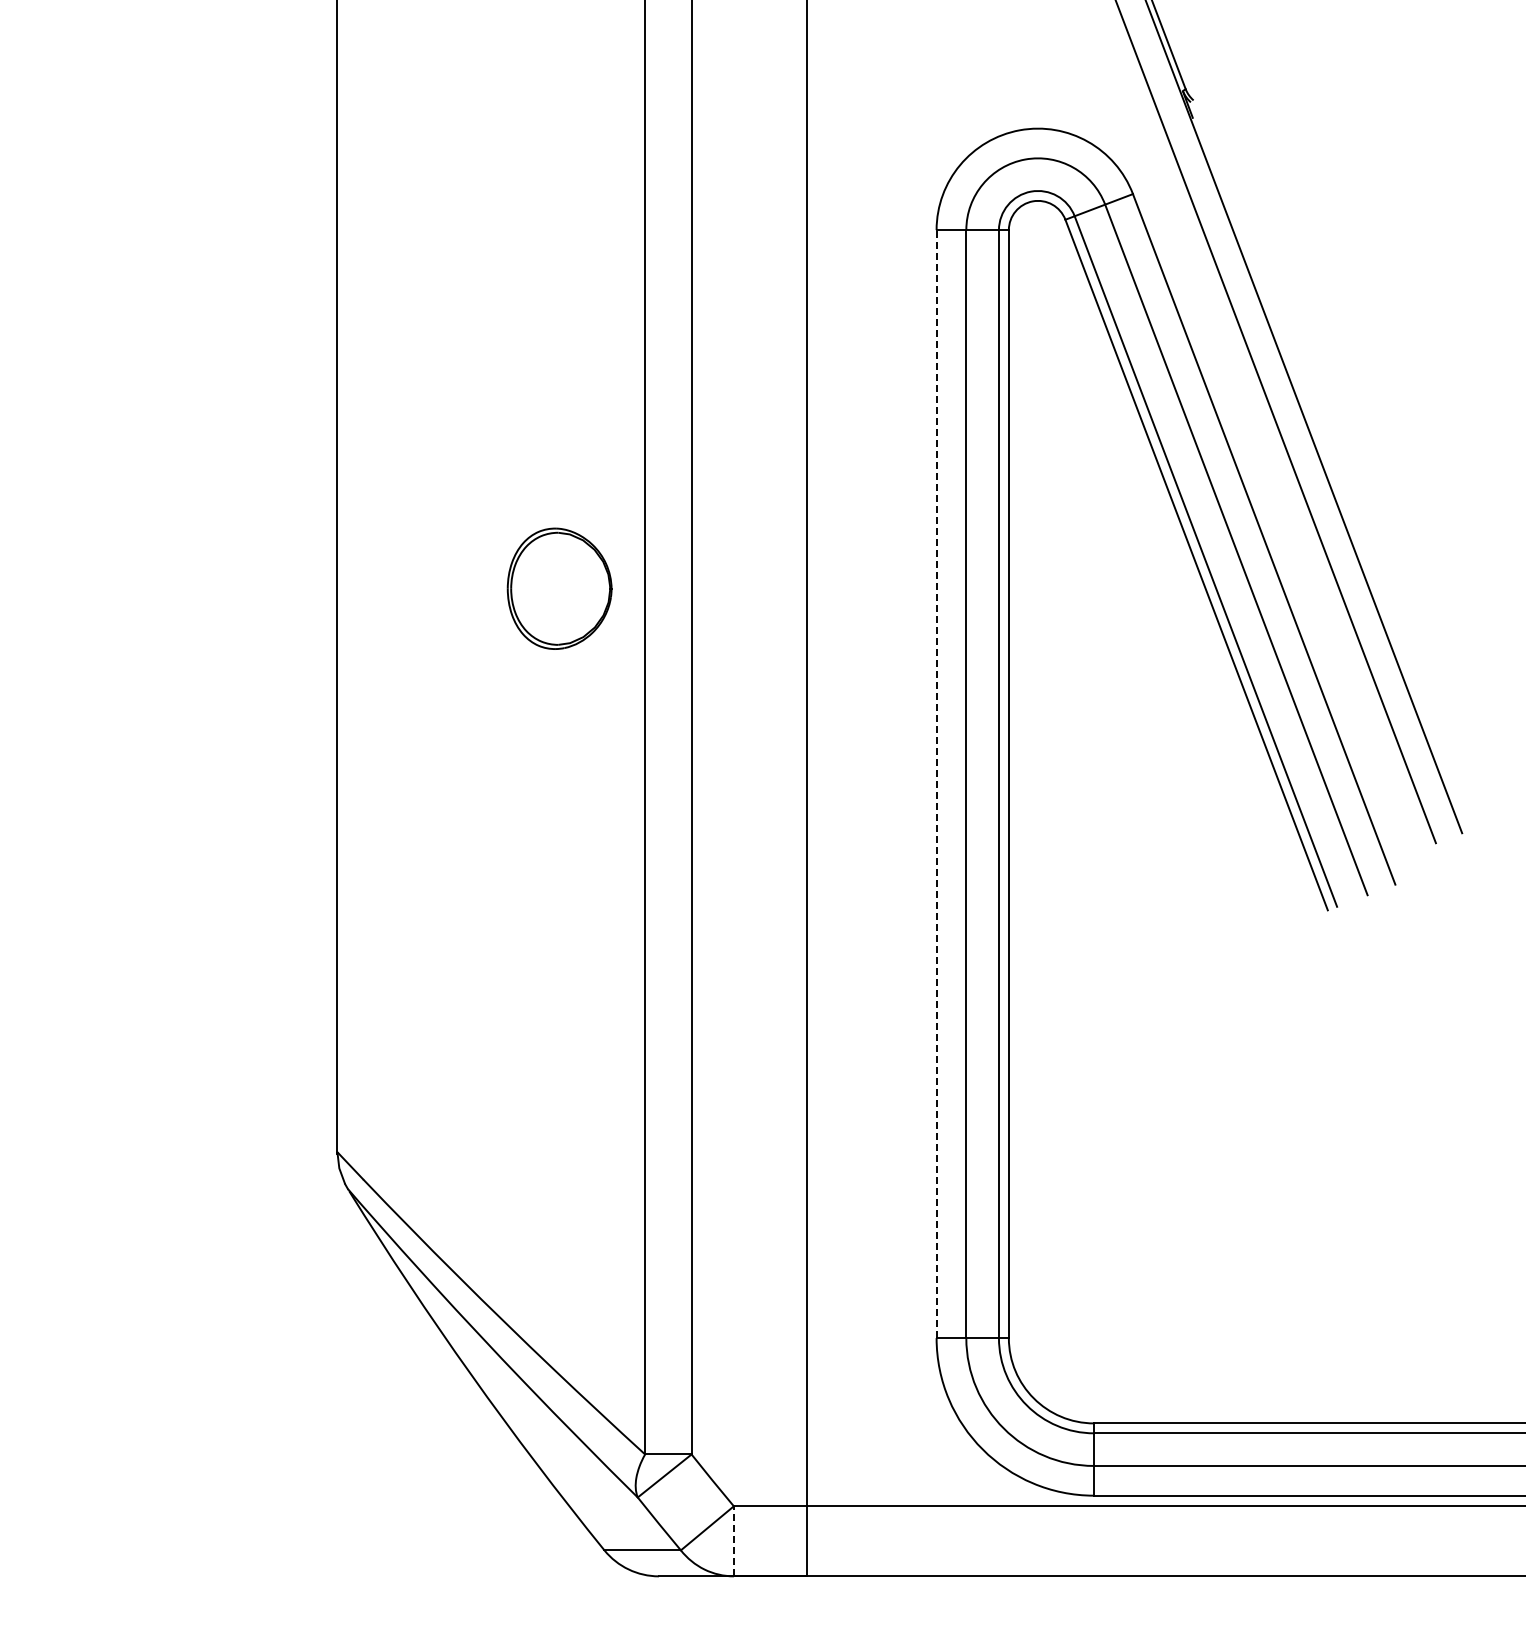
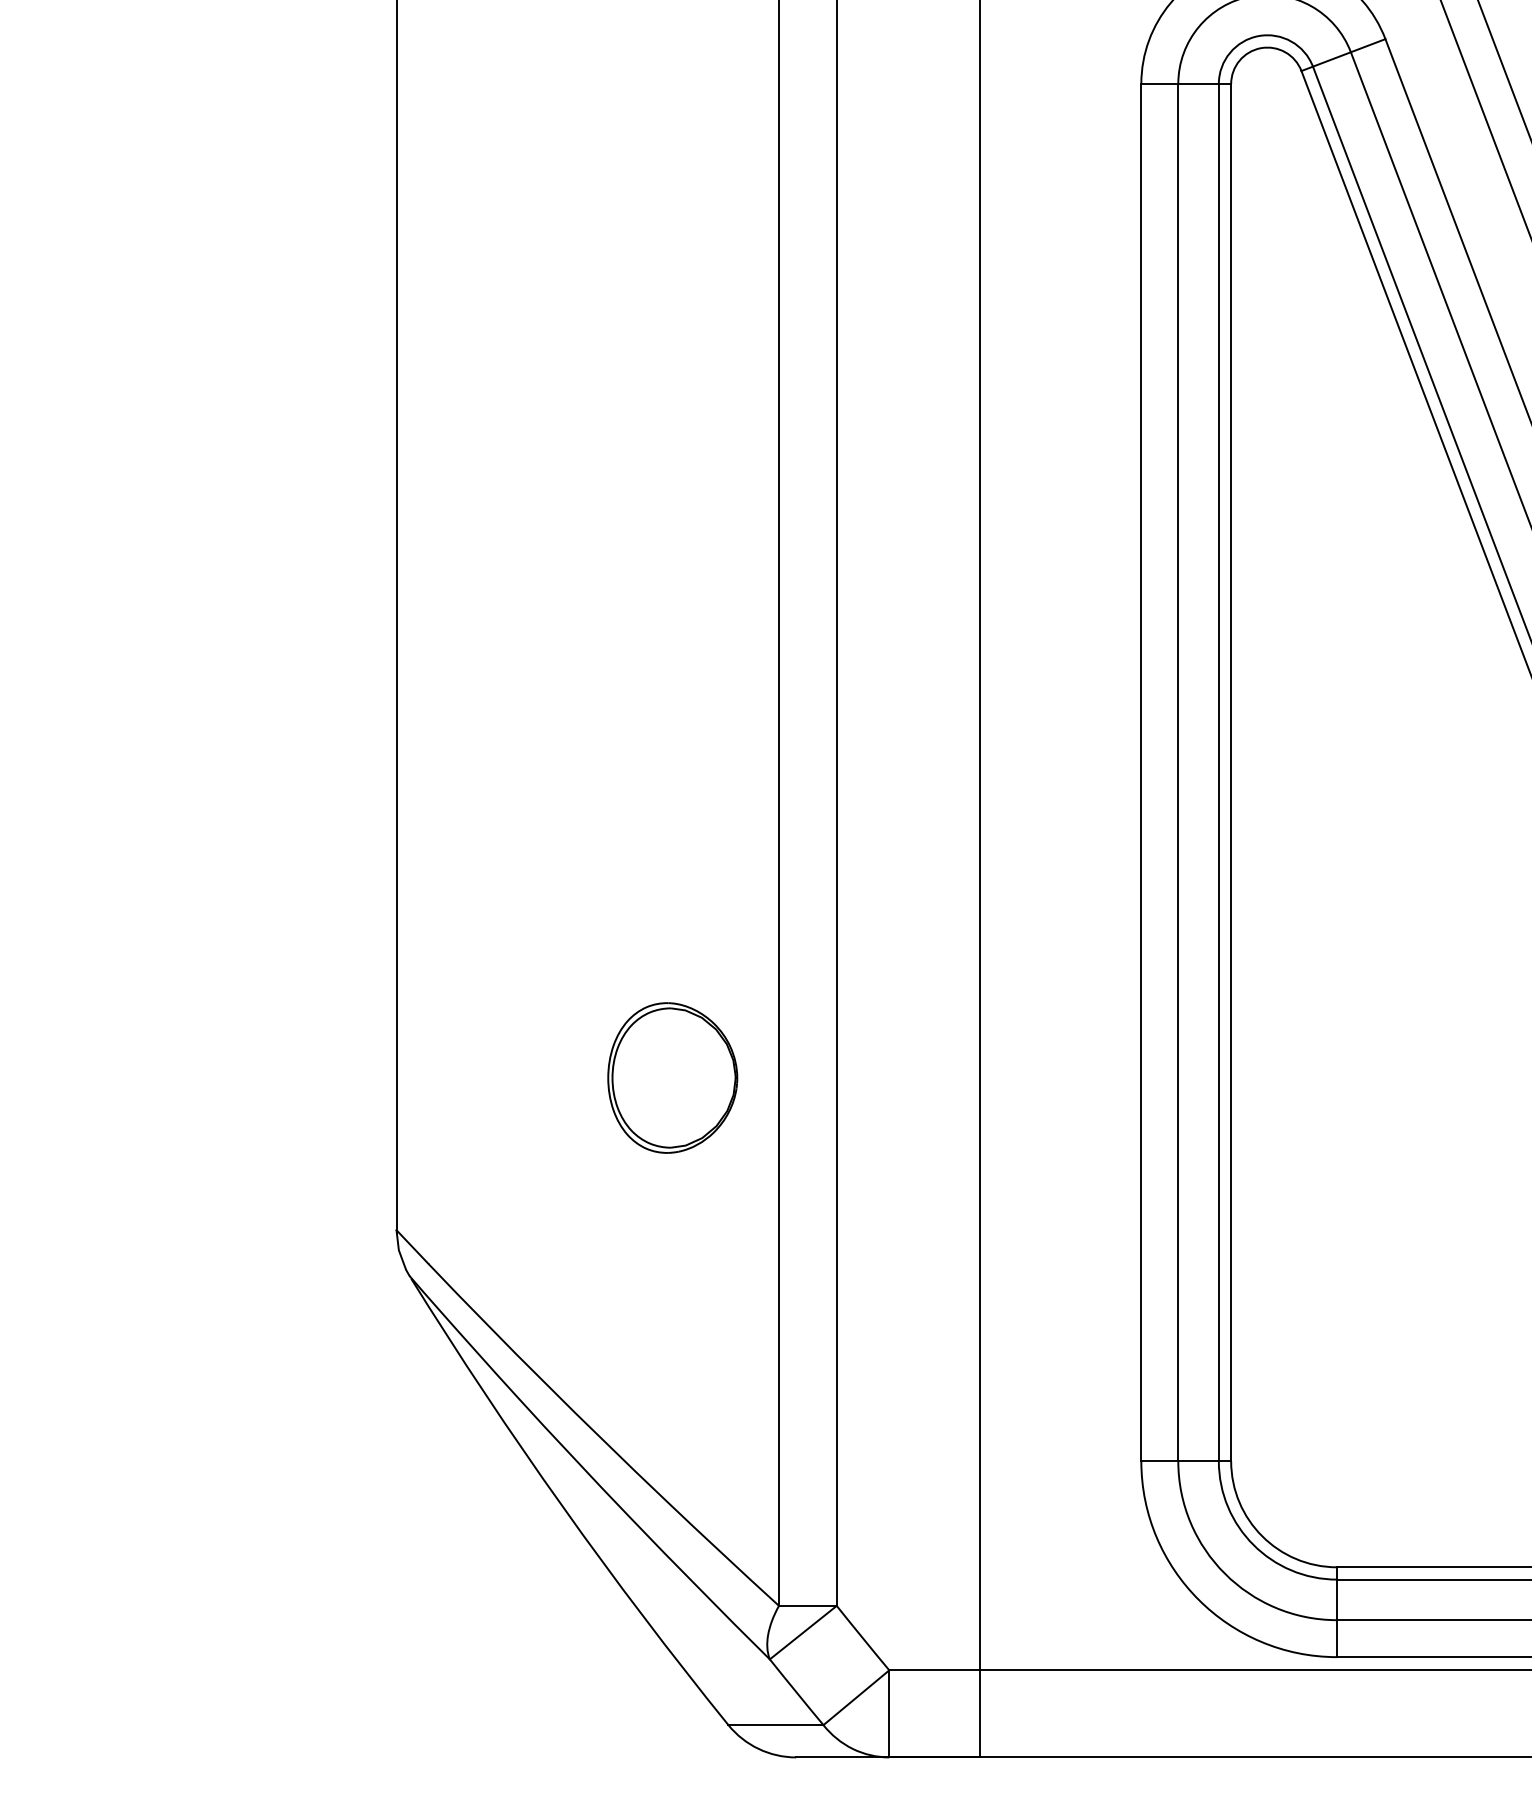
part: (559, 588) -> (672, 1077), moved
line: (936, 784) -> (1141, 773), dashed -> solid
line: (733, 1540) -> (888, 1712), dashed -> solid

